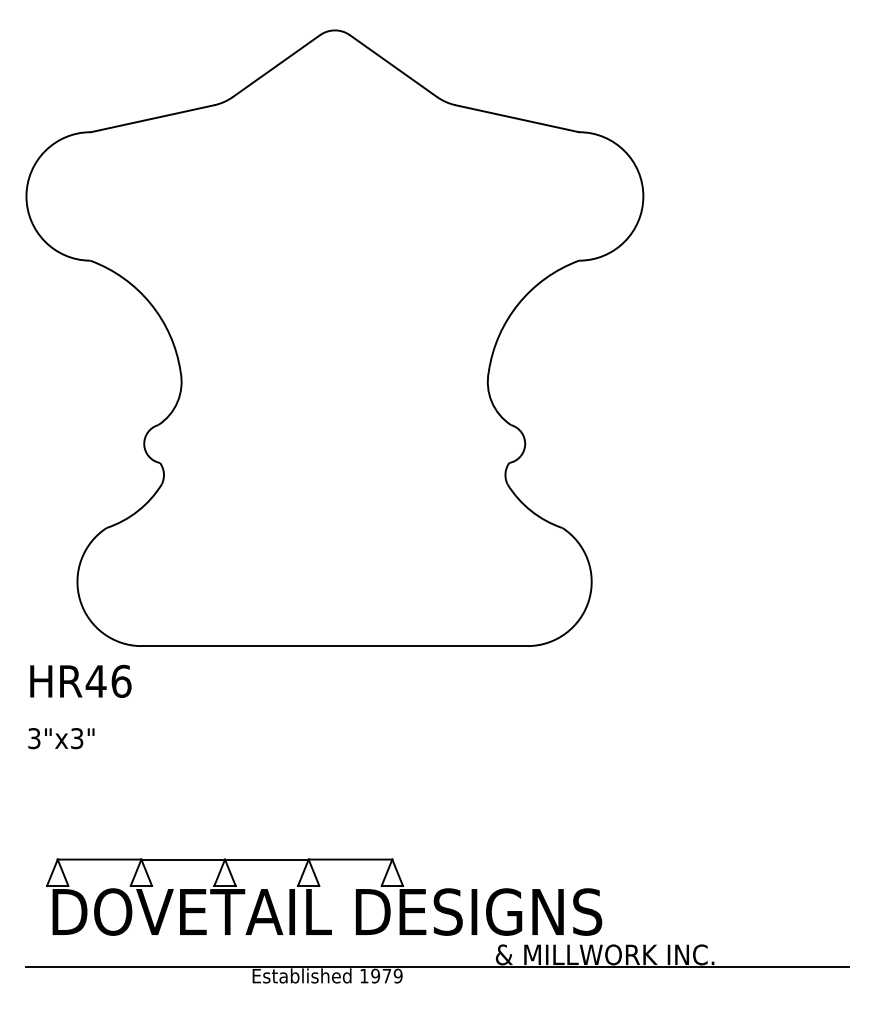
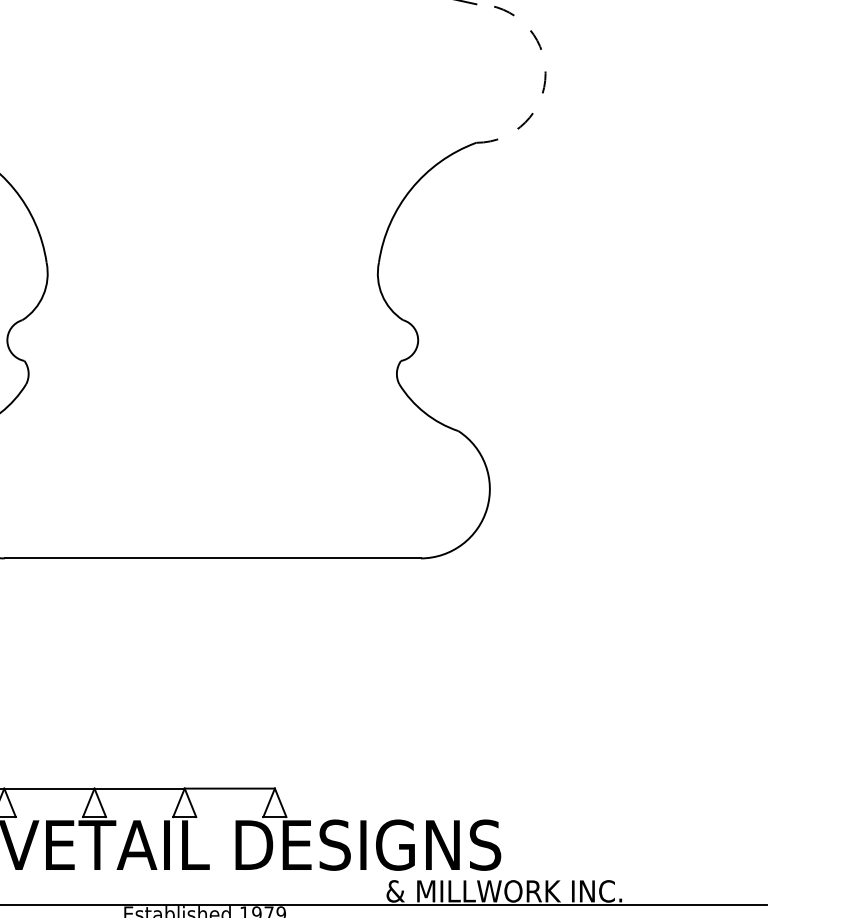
arc: (643, 196) -> (545, 73), solid -> dashed

